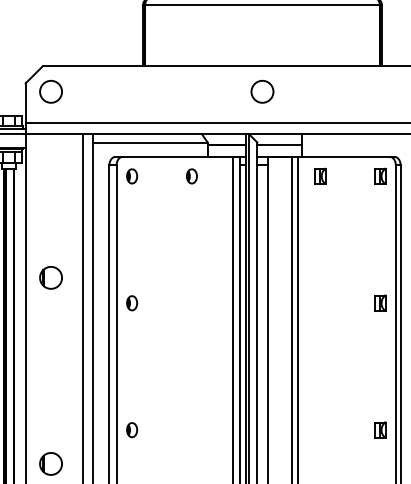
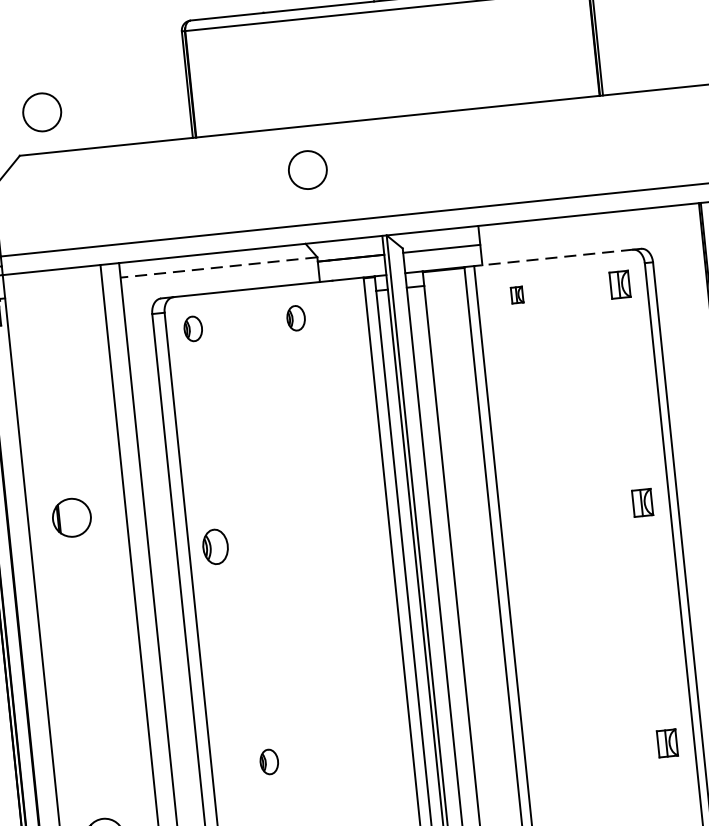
circle: (50, 91) -> (41, 111), moved
circle: (262, 91) -> (307, 169), moved
line: (150, 142) -> (218, 267), solid -> dashed
line: (343, 156) -> (553, 257), solid -> dashed
part: (320, 175) -> (517, 293), size x0.6
part: (132, 303) -> (216, 547), size x1.4
part: (380, 429) -> (667, 742), moved
part: (132, 430) -> (270, 762), moved

